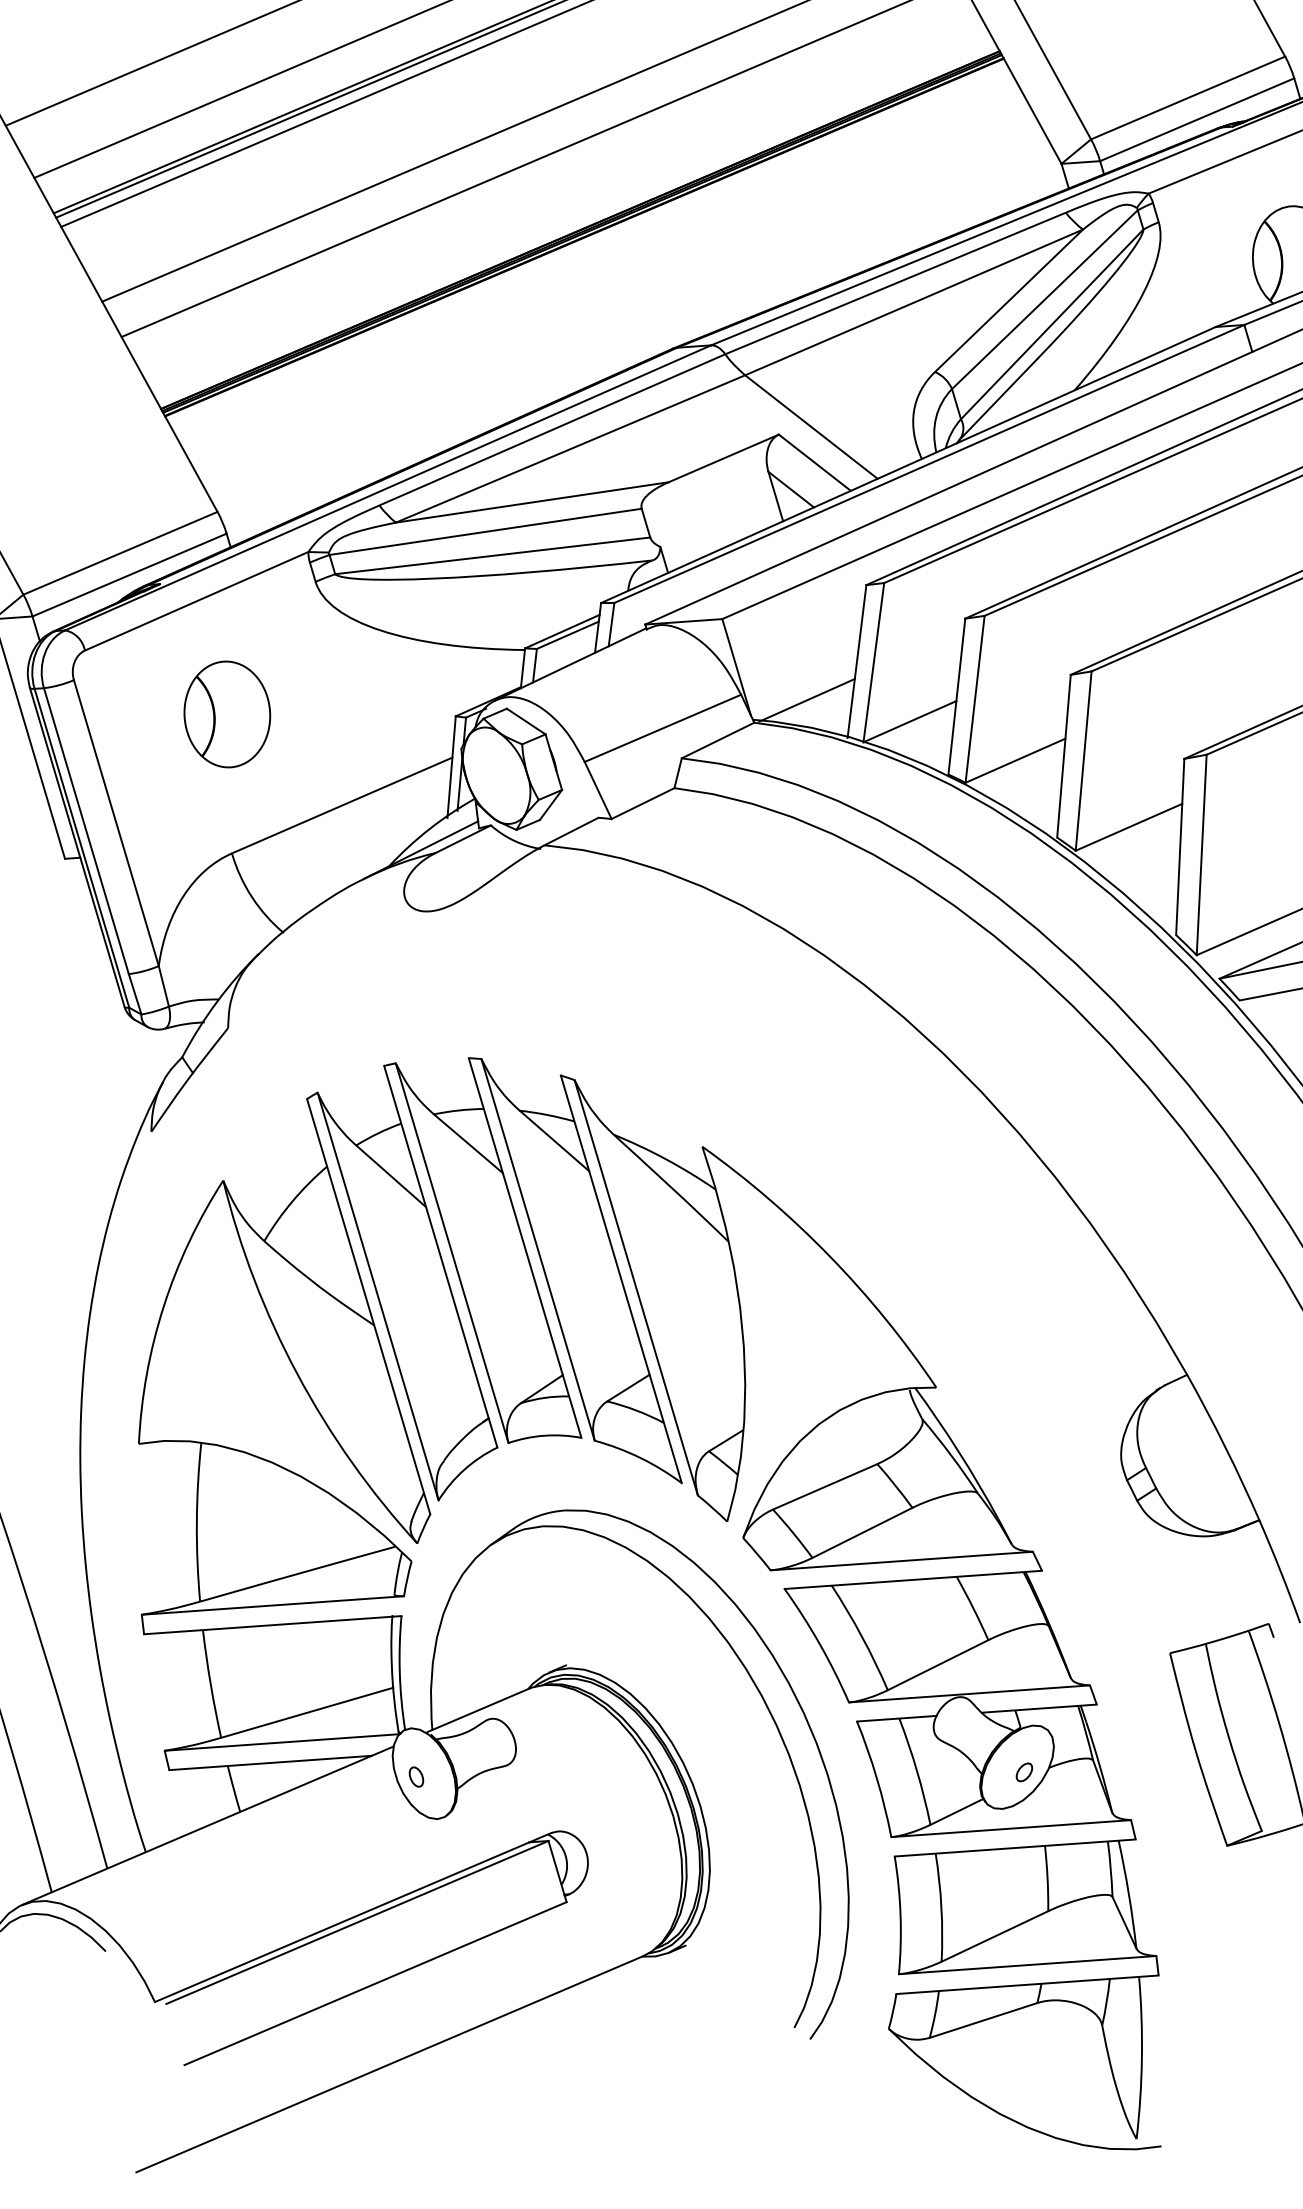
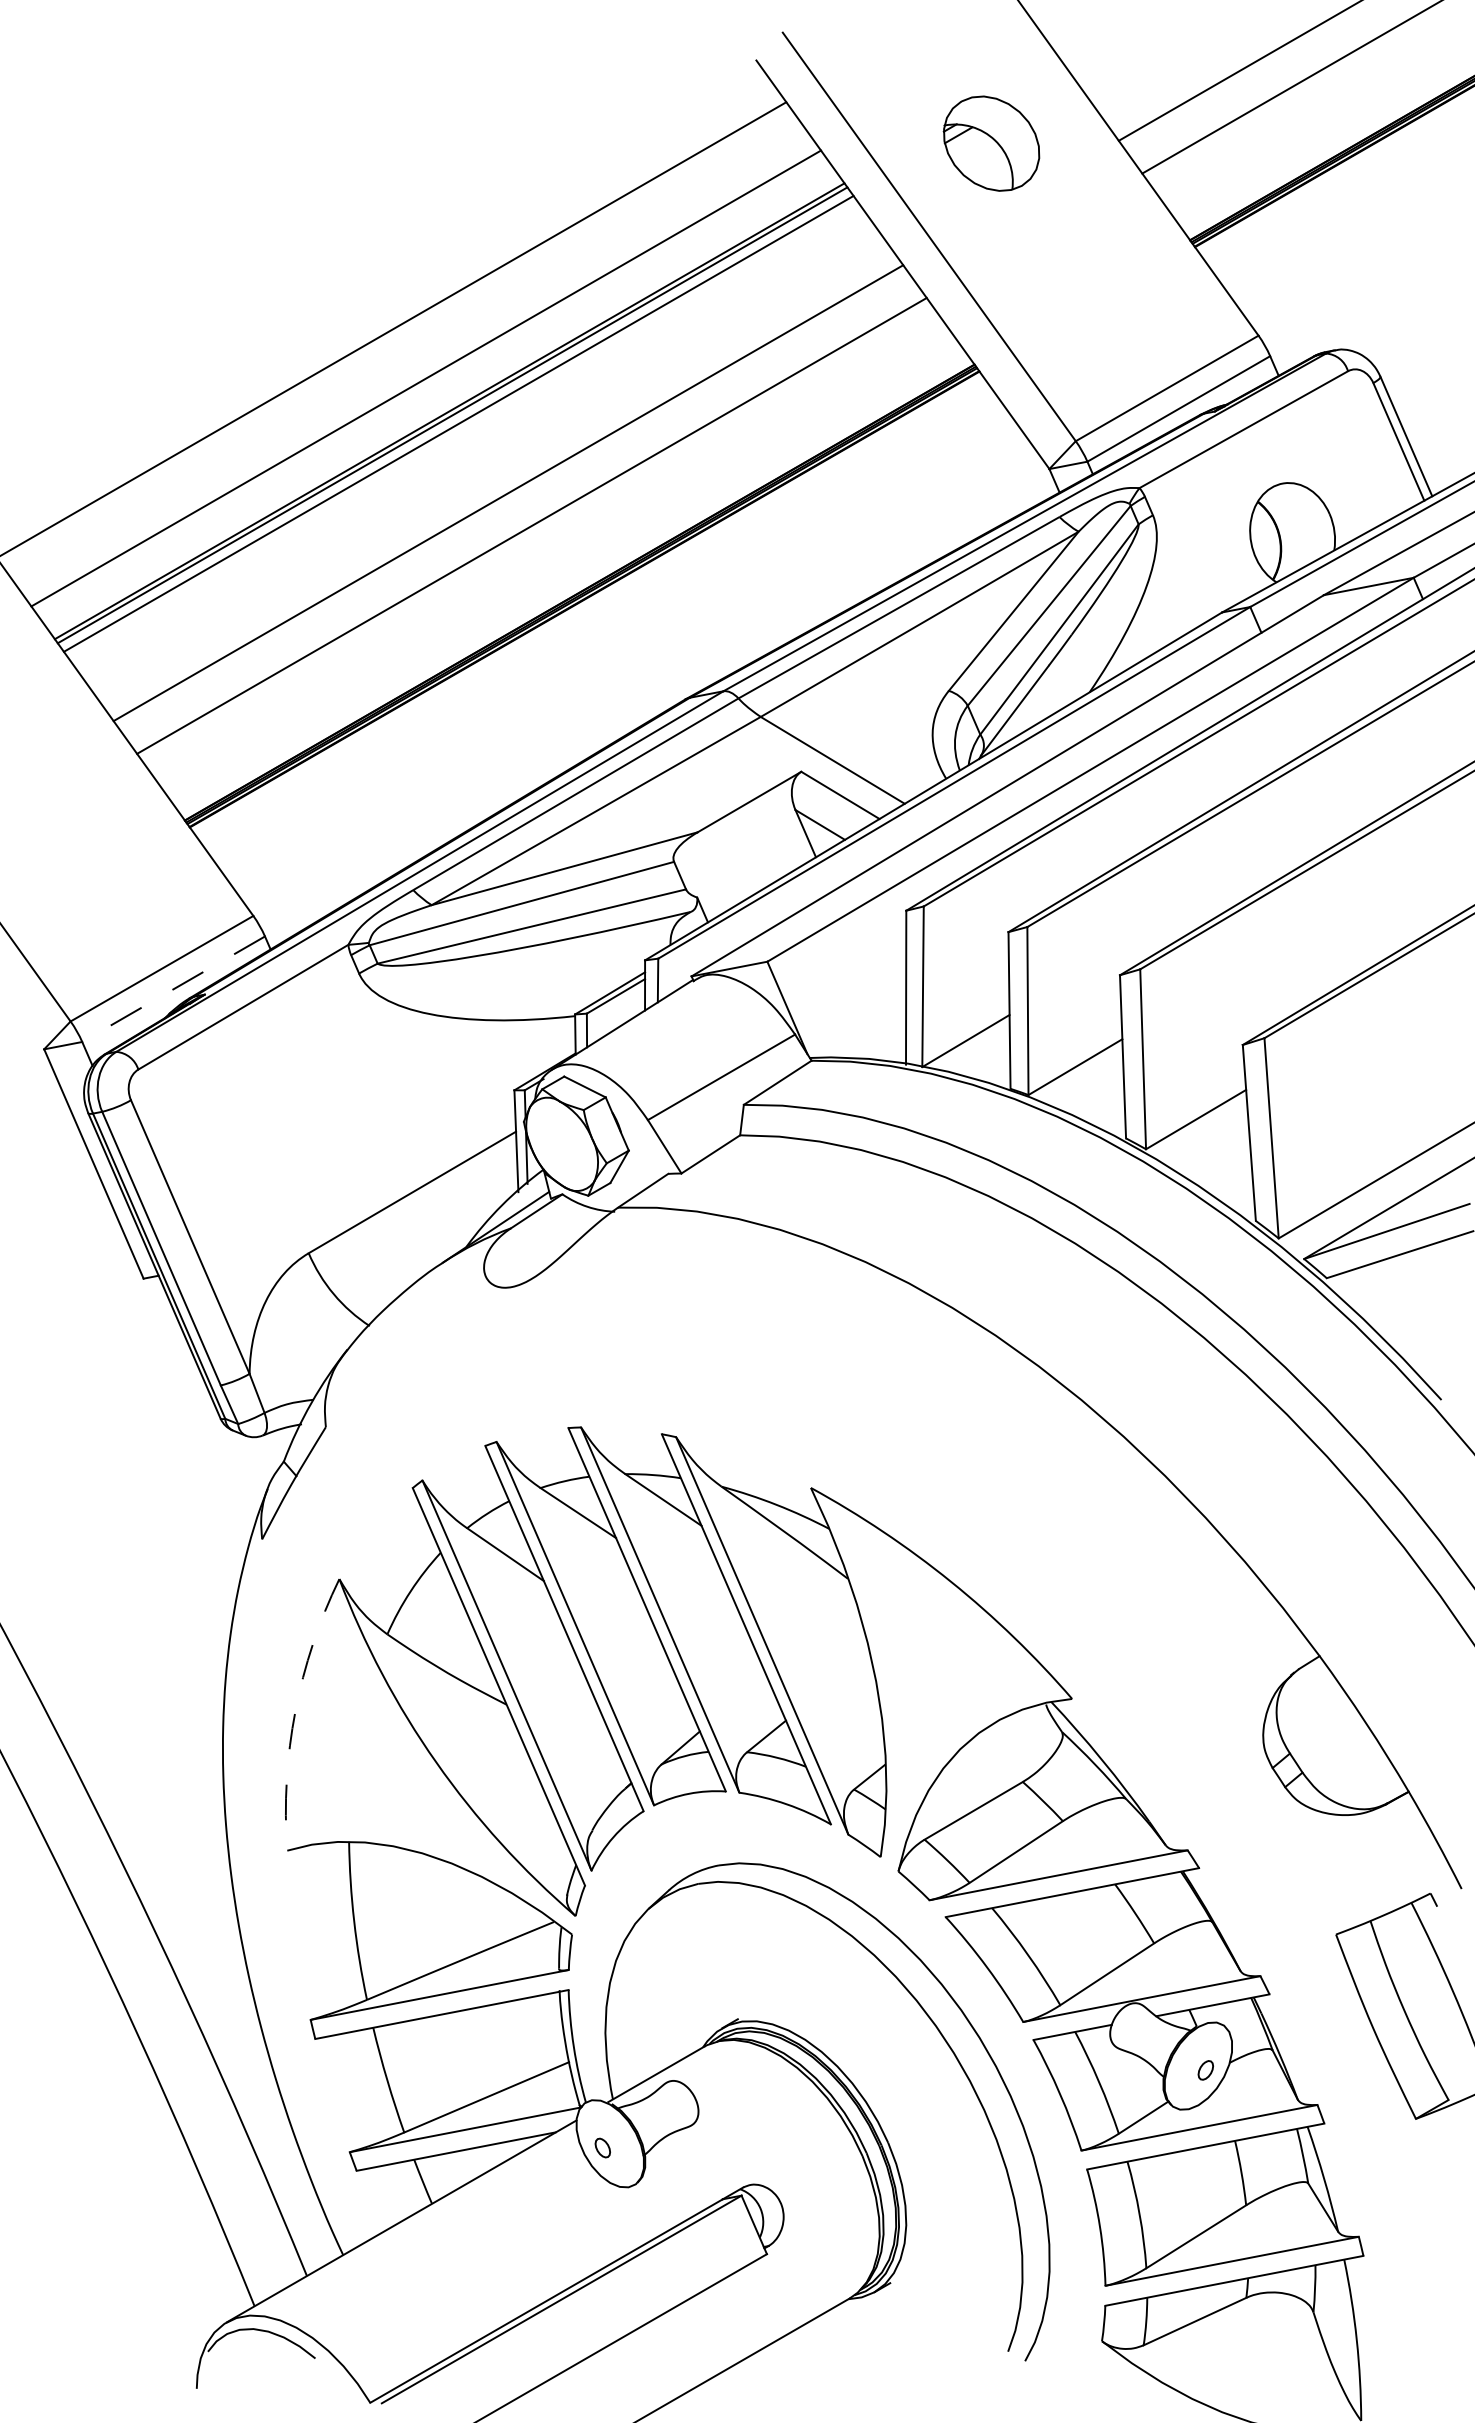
line: (129, 575) -> (173, 989), solid -> dashed
line: (807, 700) -> (861, 1032), removed
part: (227, 714) -> (287, 1115), removed
arc: (163, 1306) -> (295, 1711), solid -> dashed

